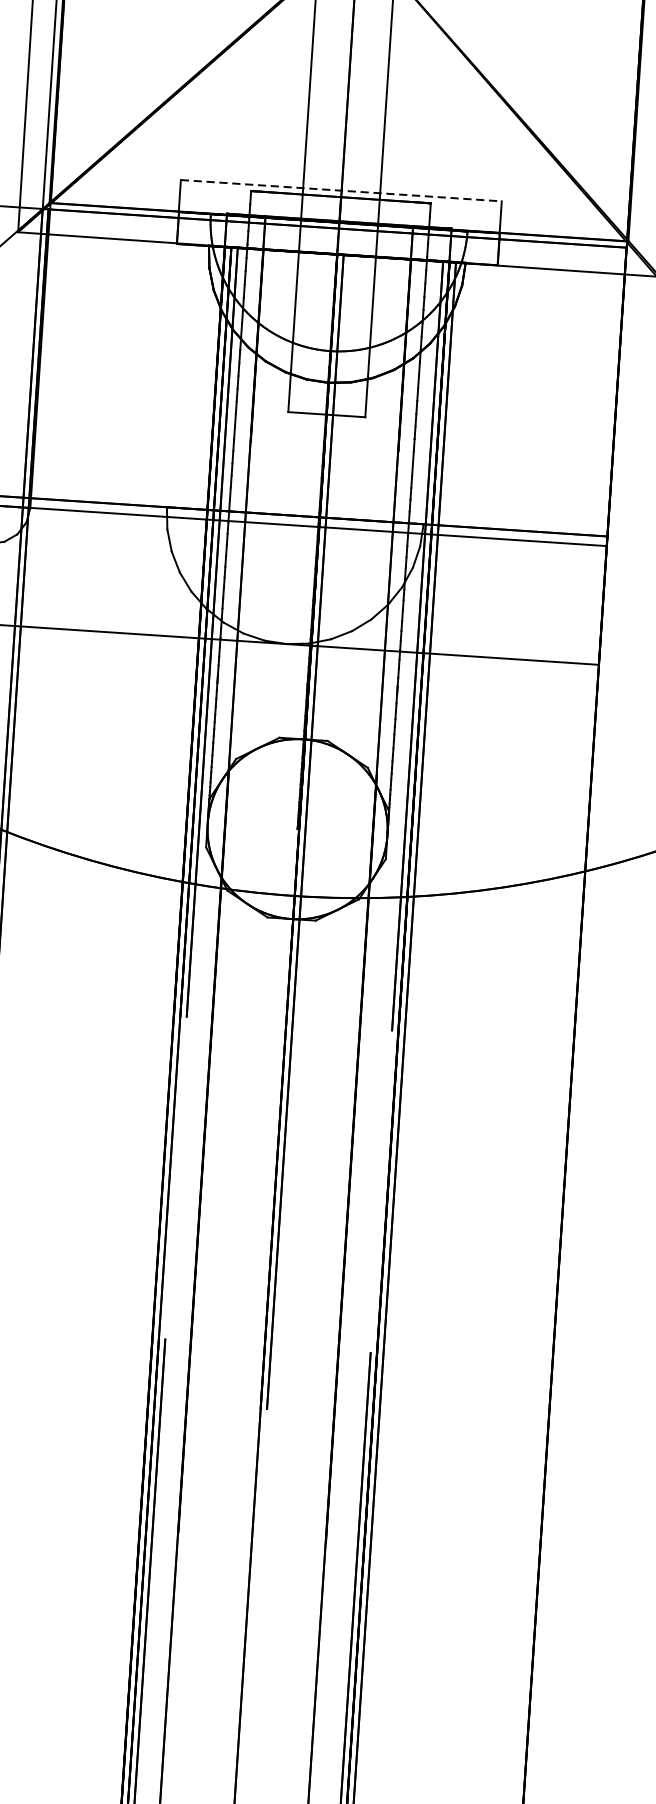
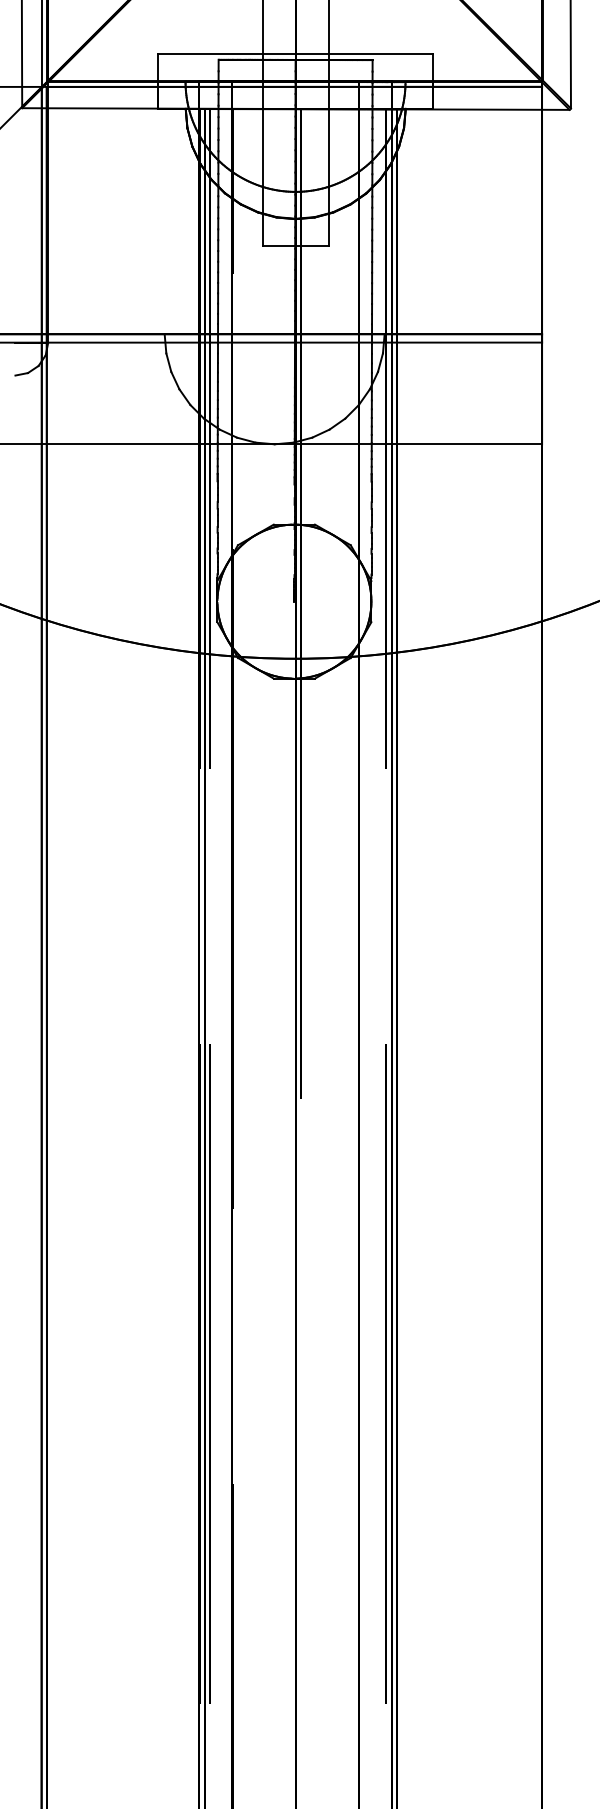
line: (342, 190) -> (296, 54), dashed -> solid

